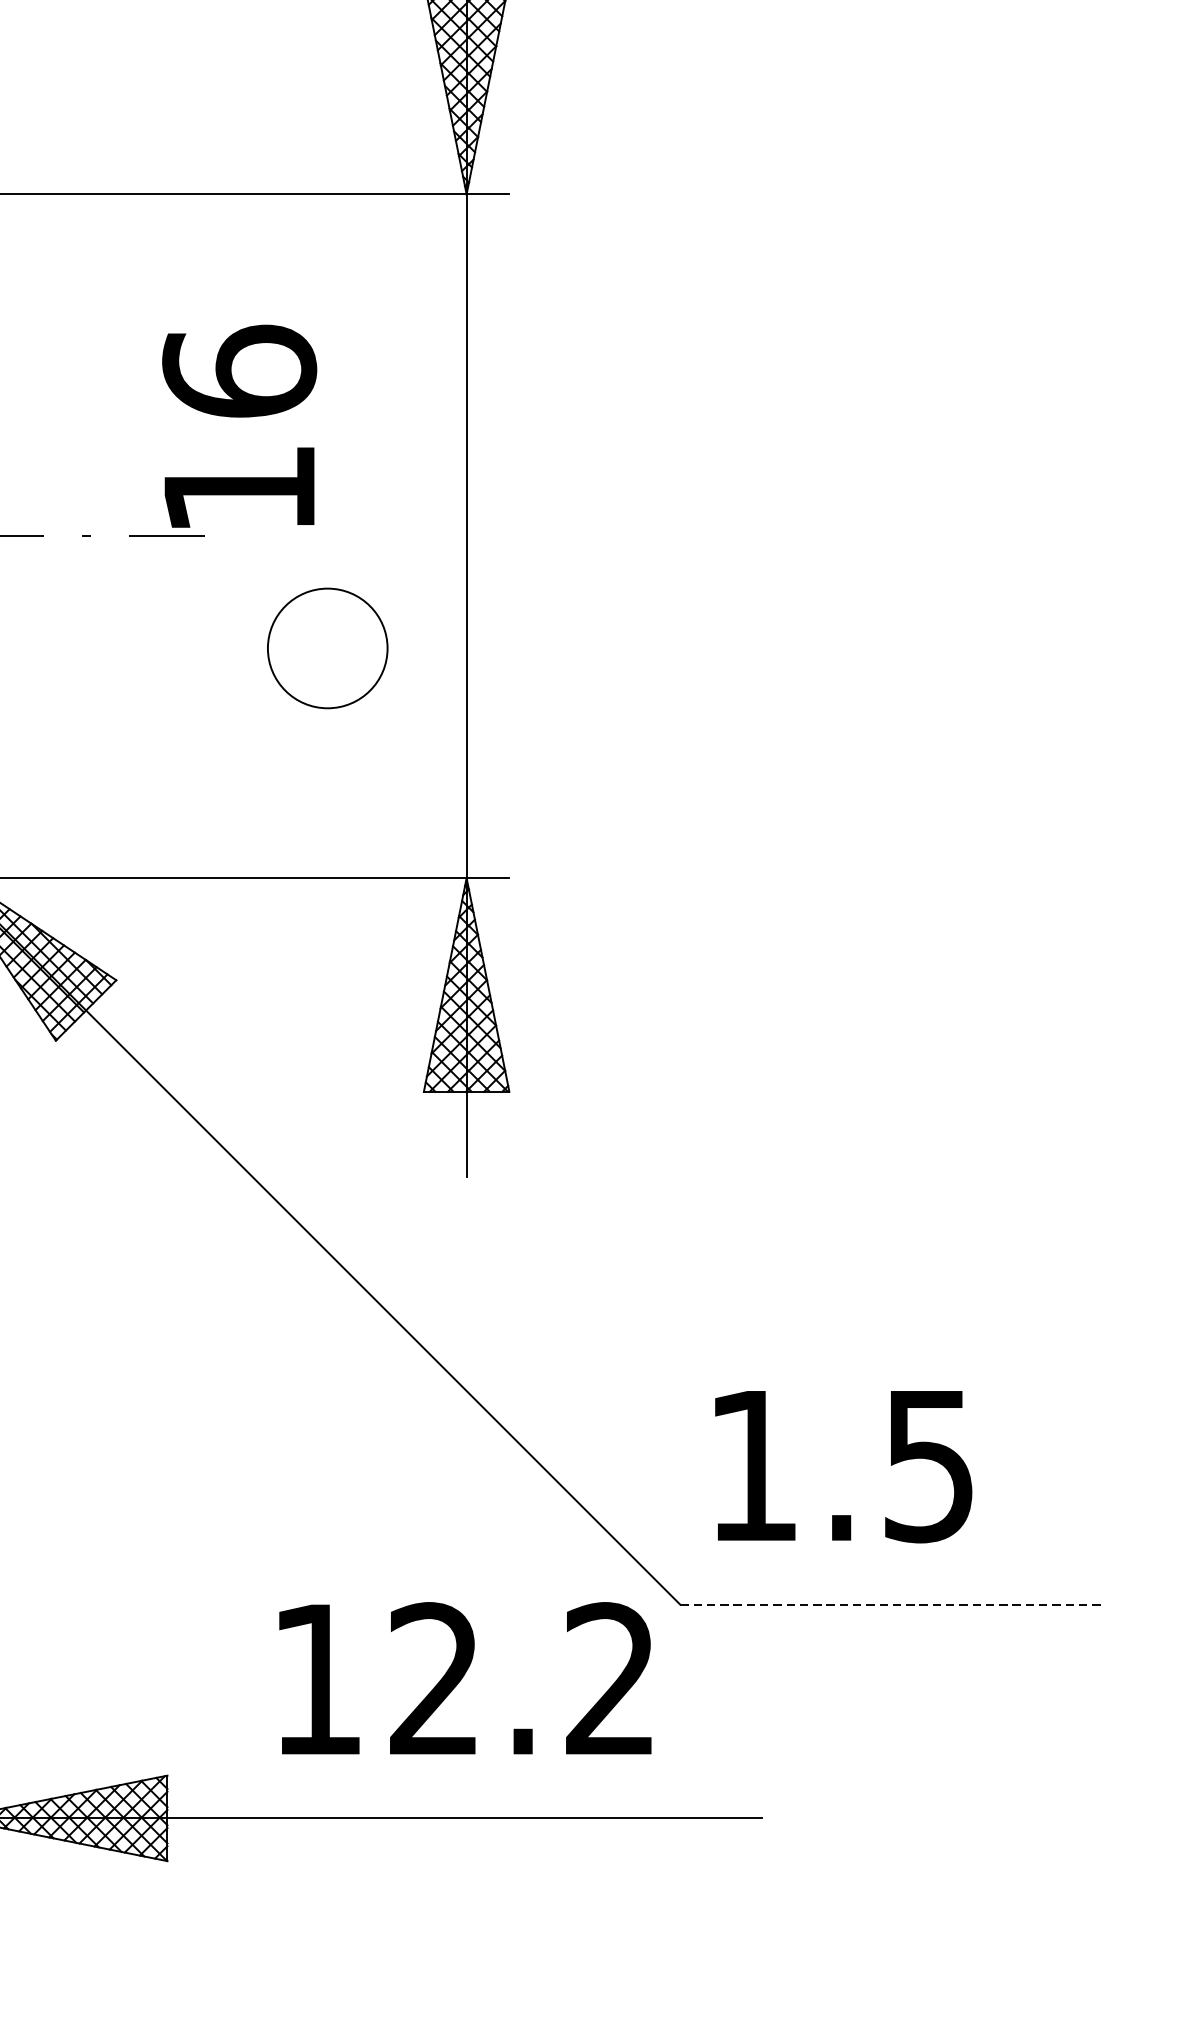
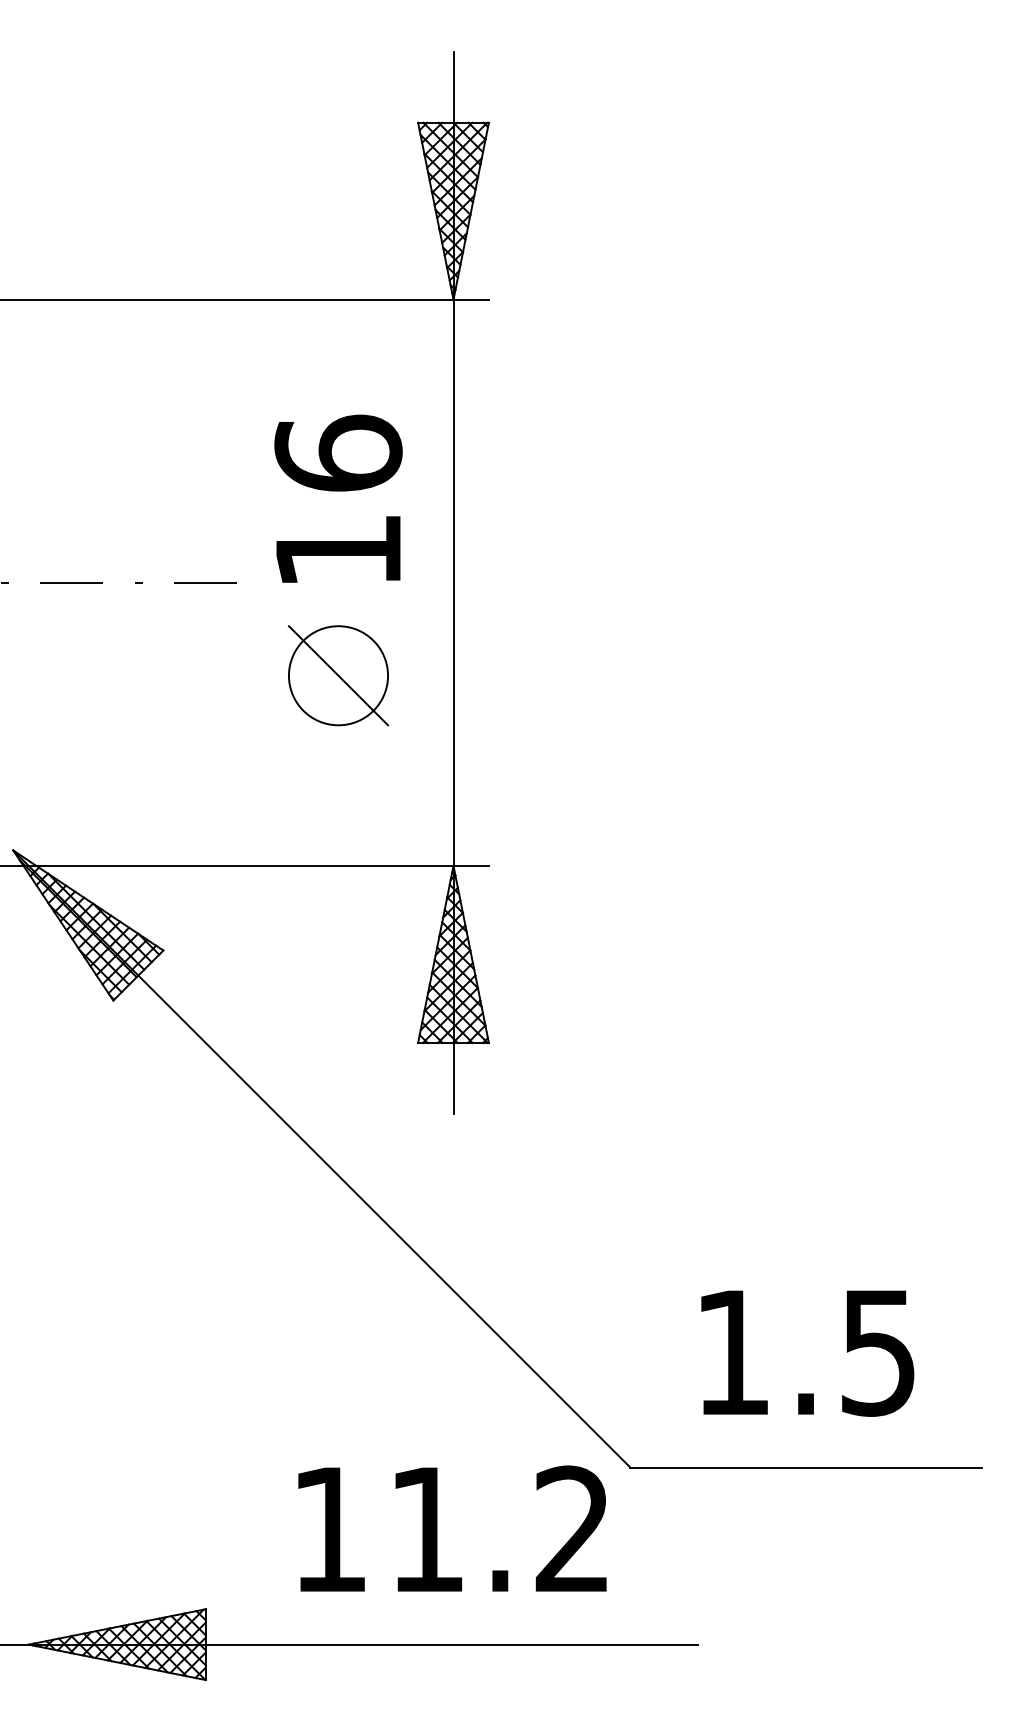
text: (239, 425) -> (338, 498), moved
line: (327, 648) -> (338, 675), added
text: (843, 1466) -> (807, 1353), moved
line: (892, 1604) -> (806, 1467), dashed -> solid
text: (432, 1678) -> (425, 1528), 12.2 -> 11.2

